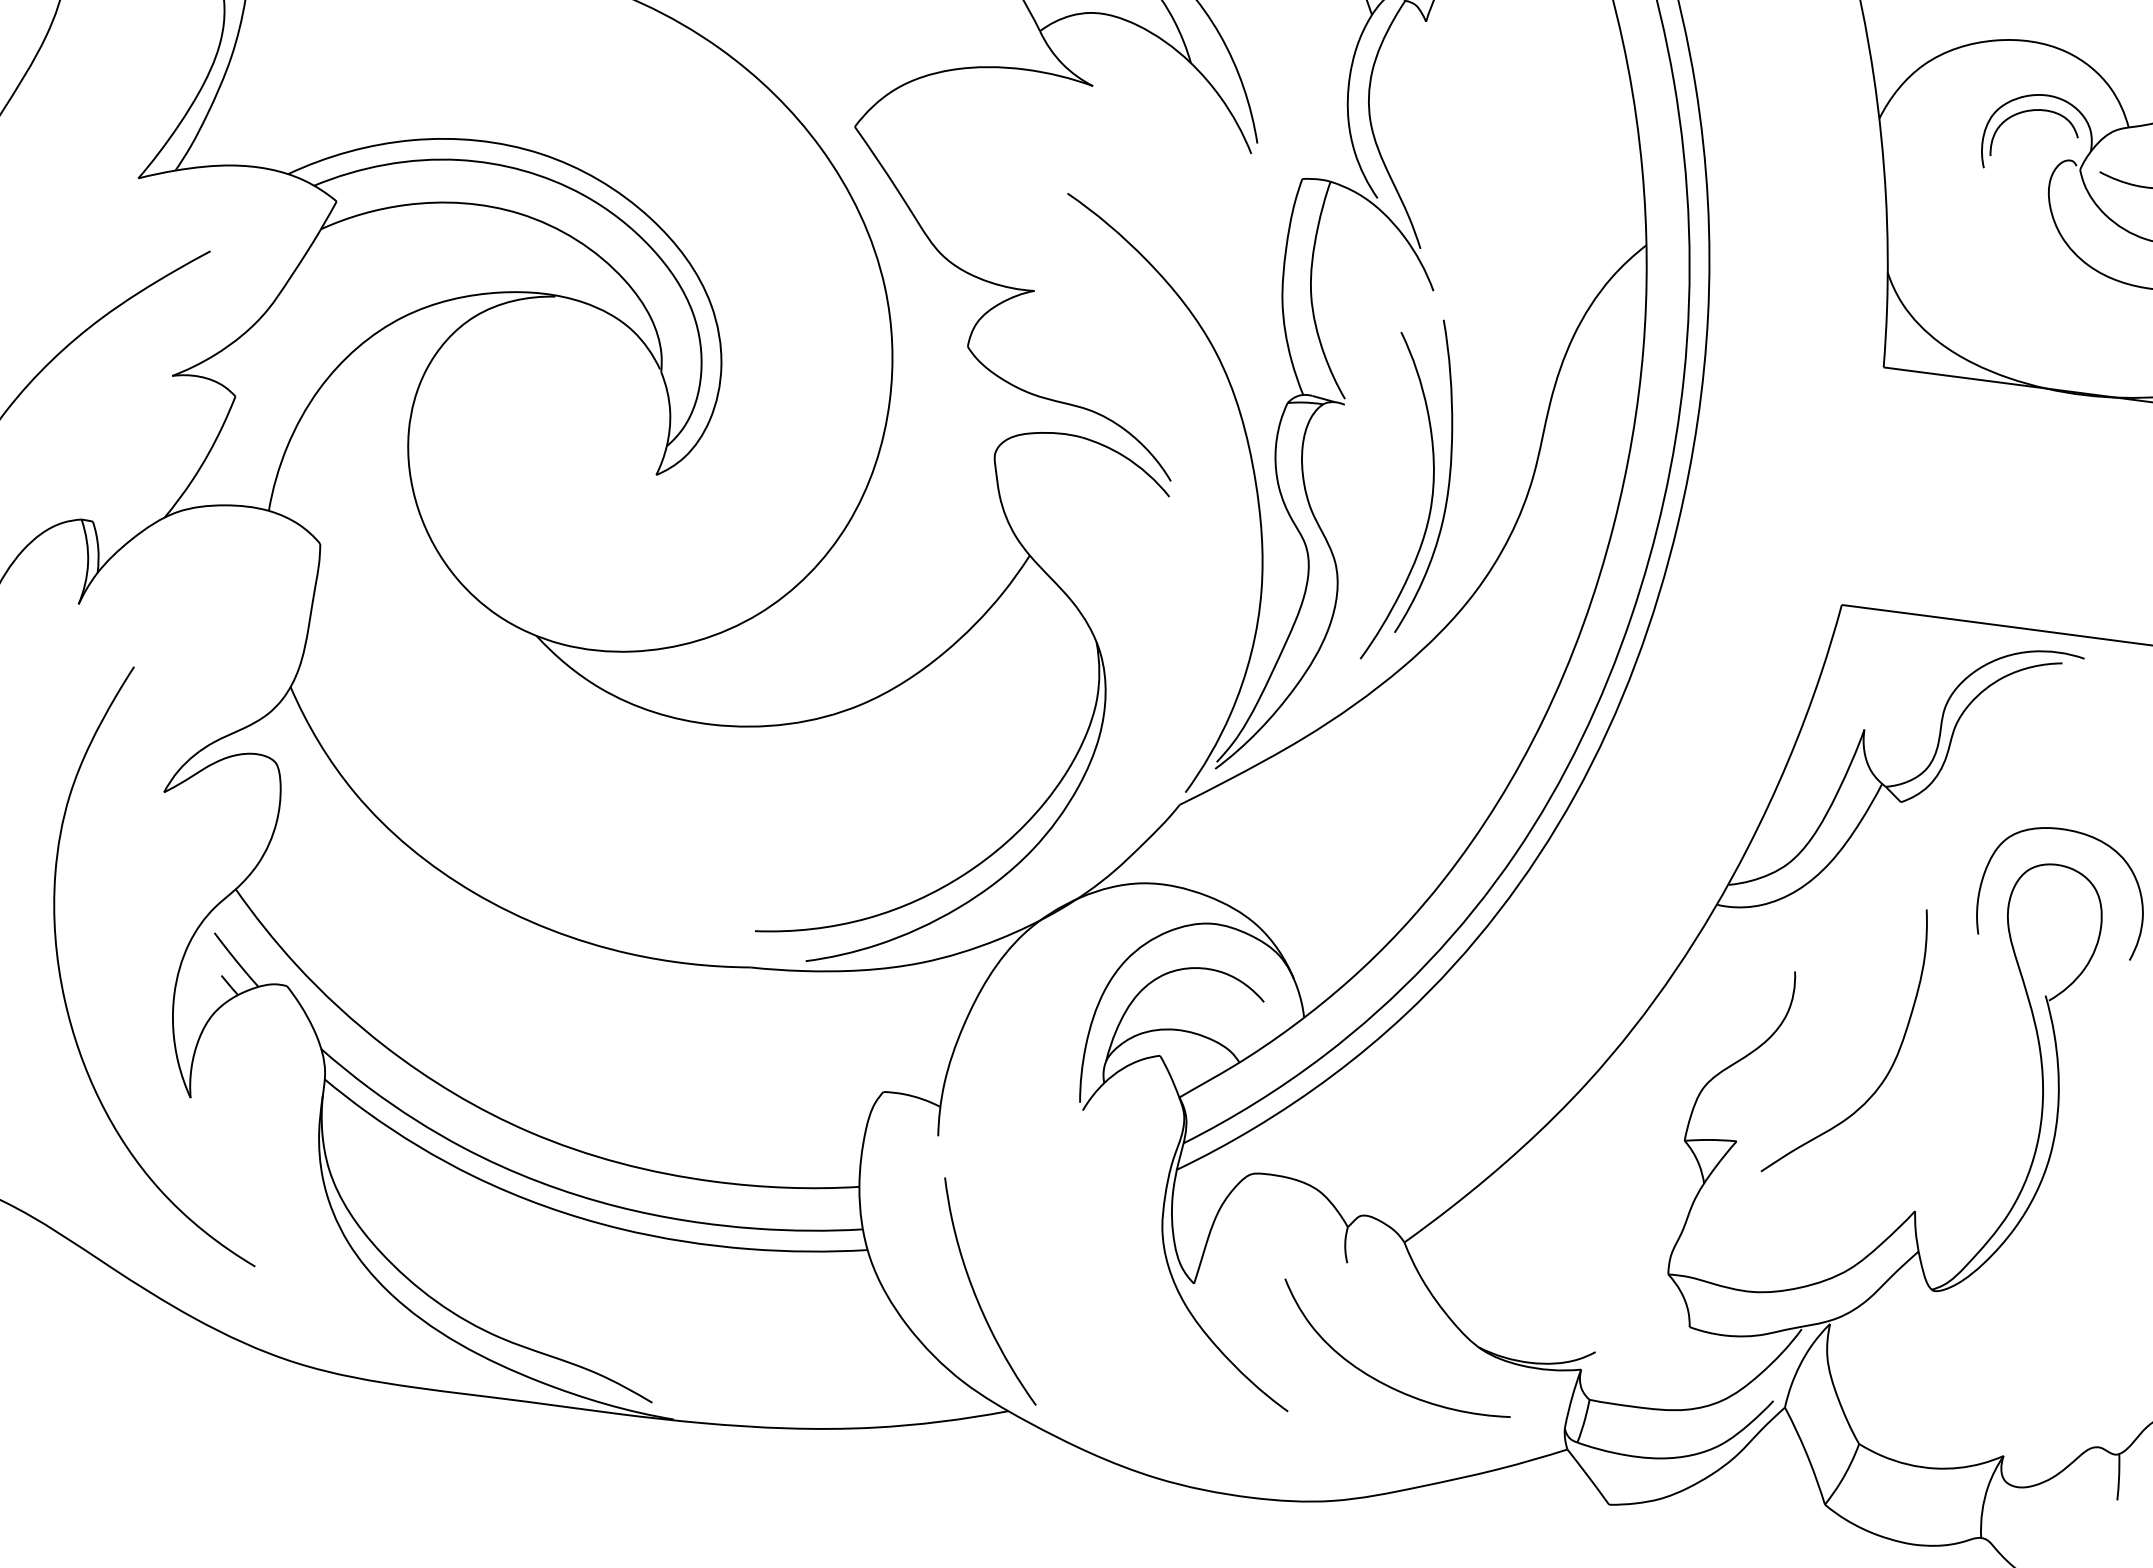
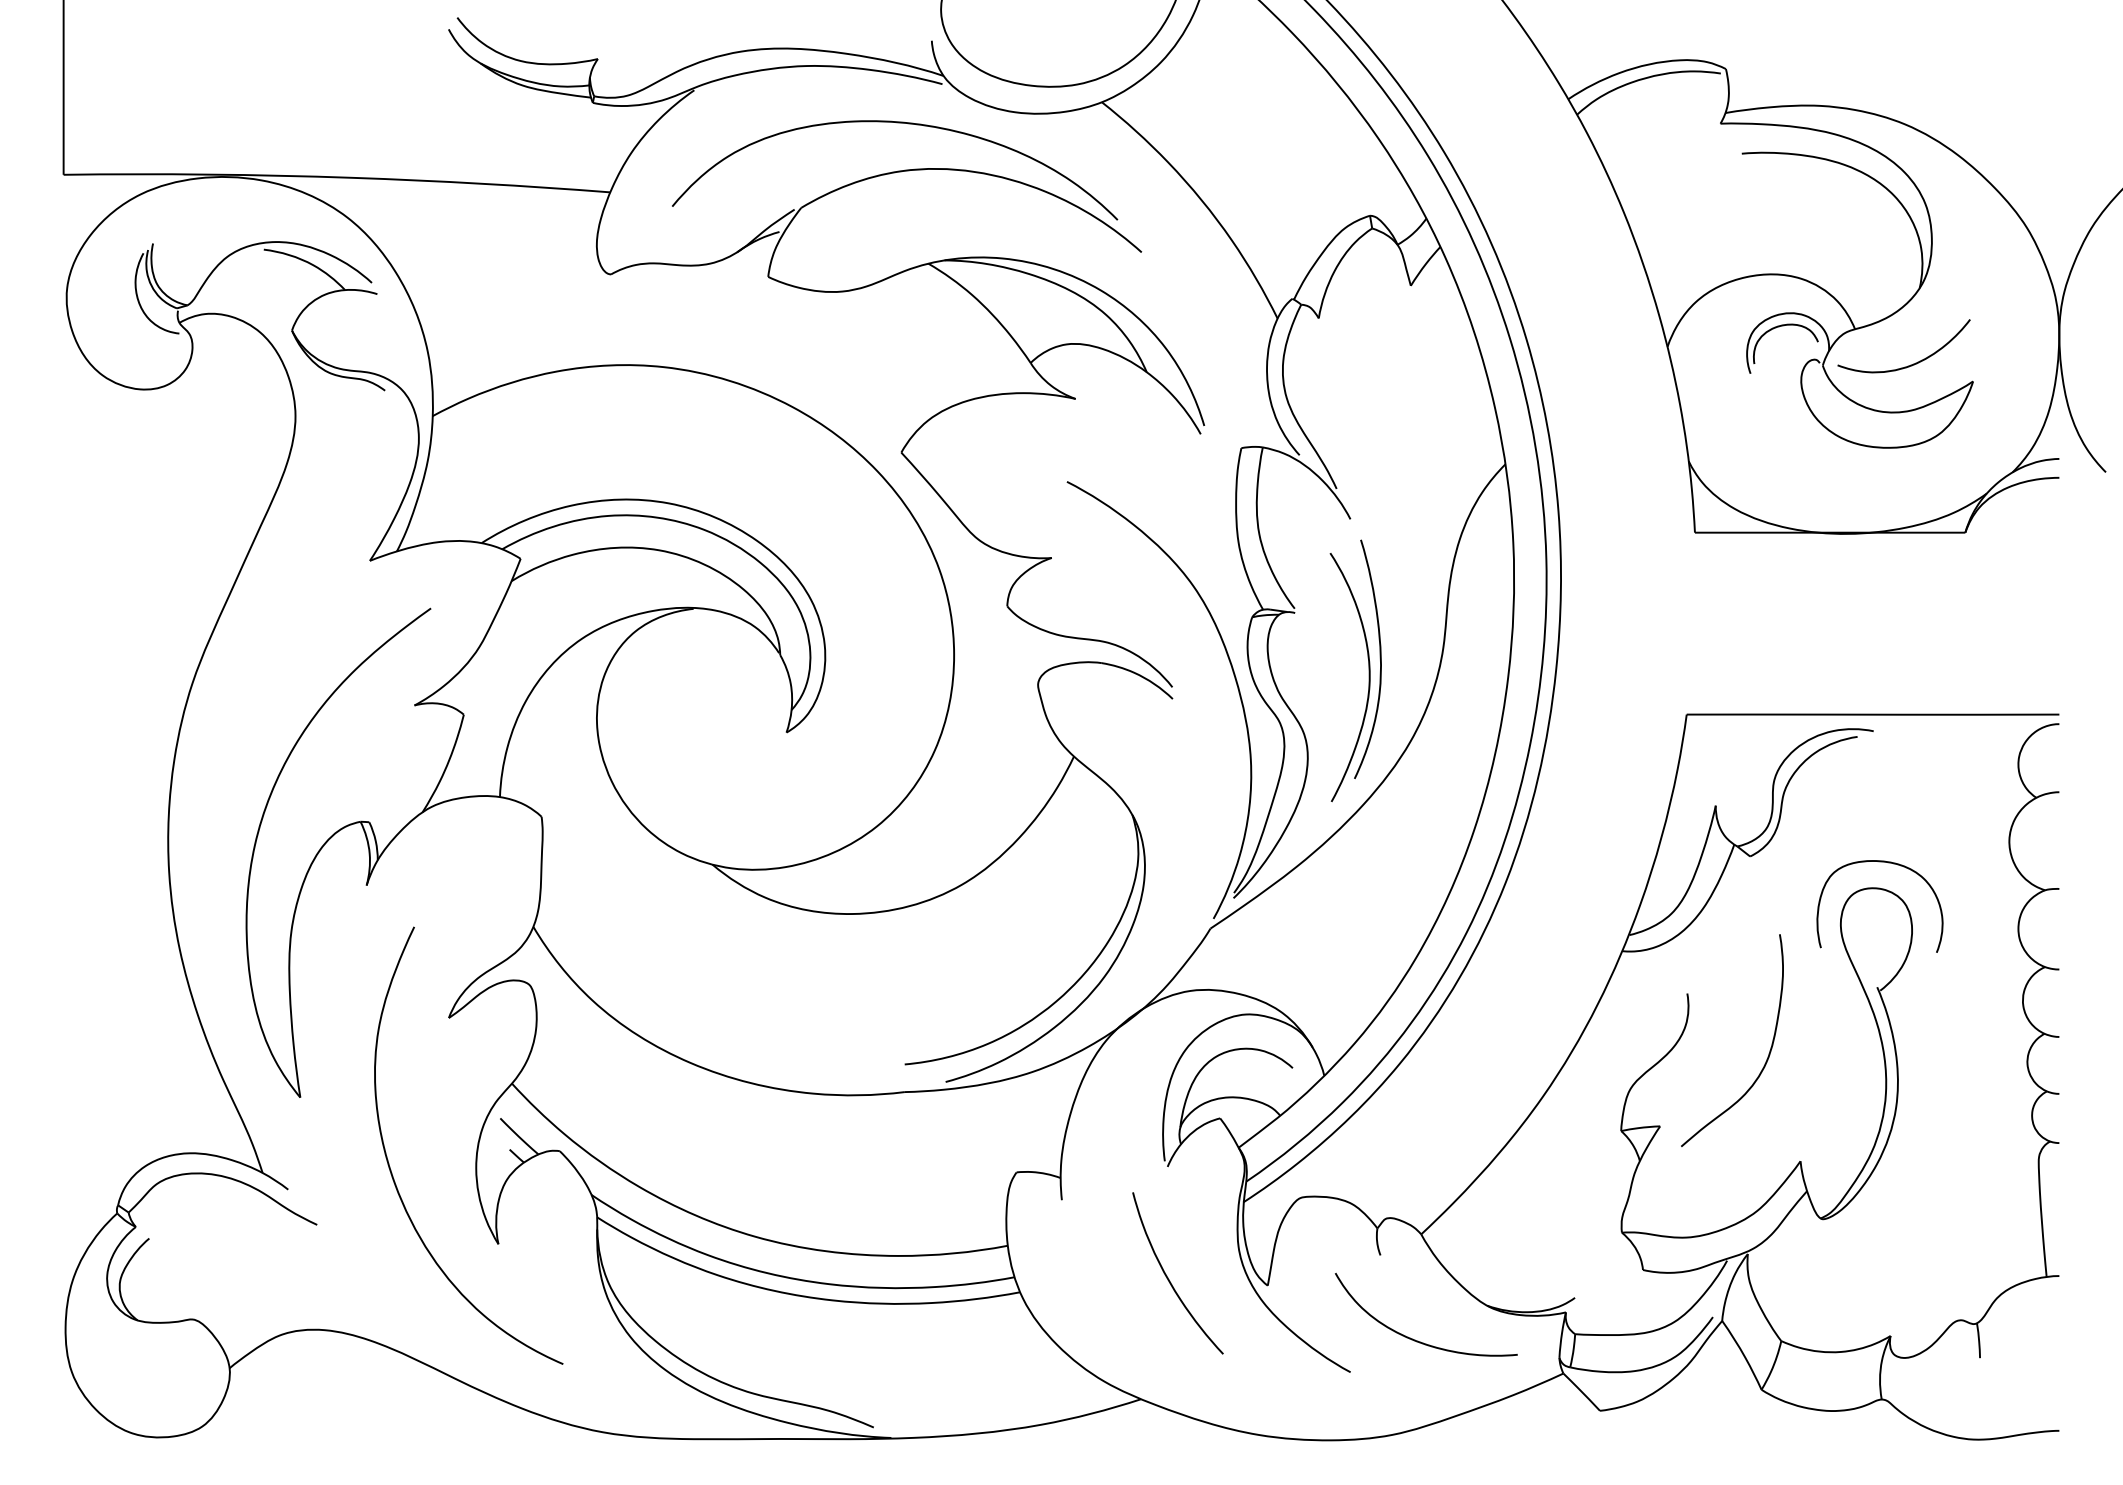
curve: (977, 1295) -> (1168, 1277), moved

